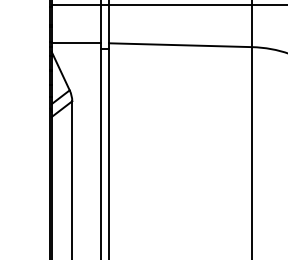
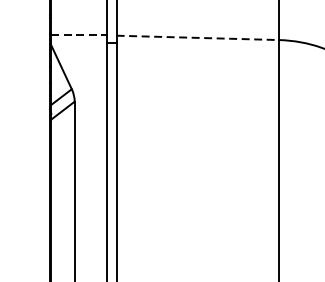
line: (76, 43) -> (79, 35), solid -> dashed
line: (181, 45) -> (198, 38), solid -> dashed

